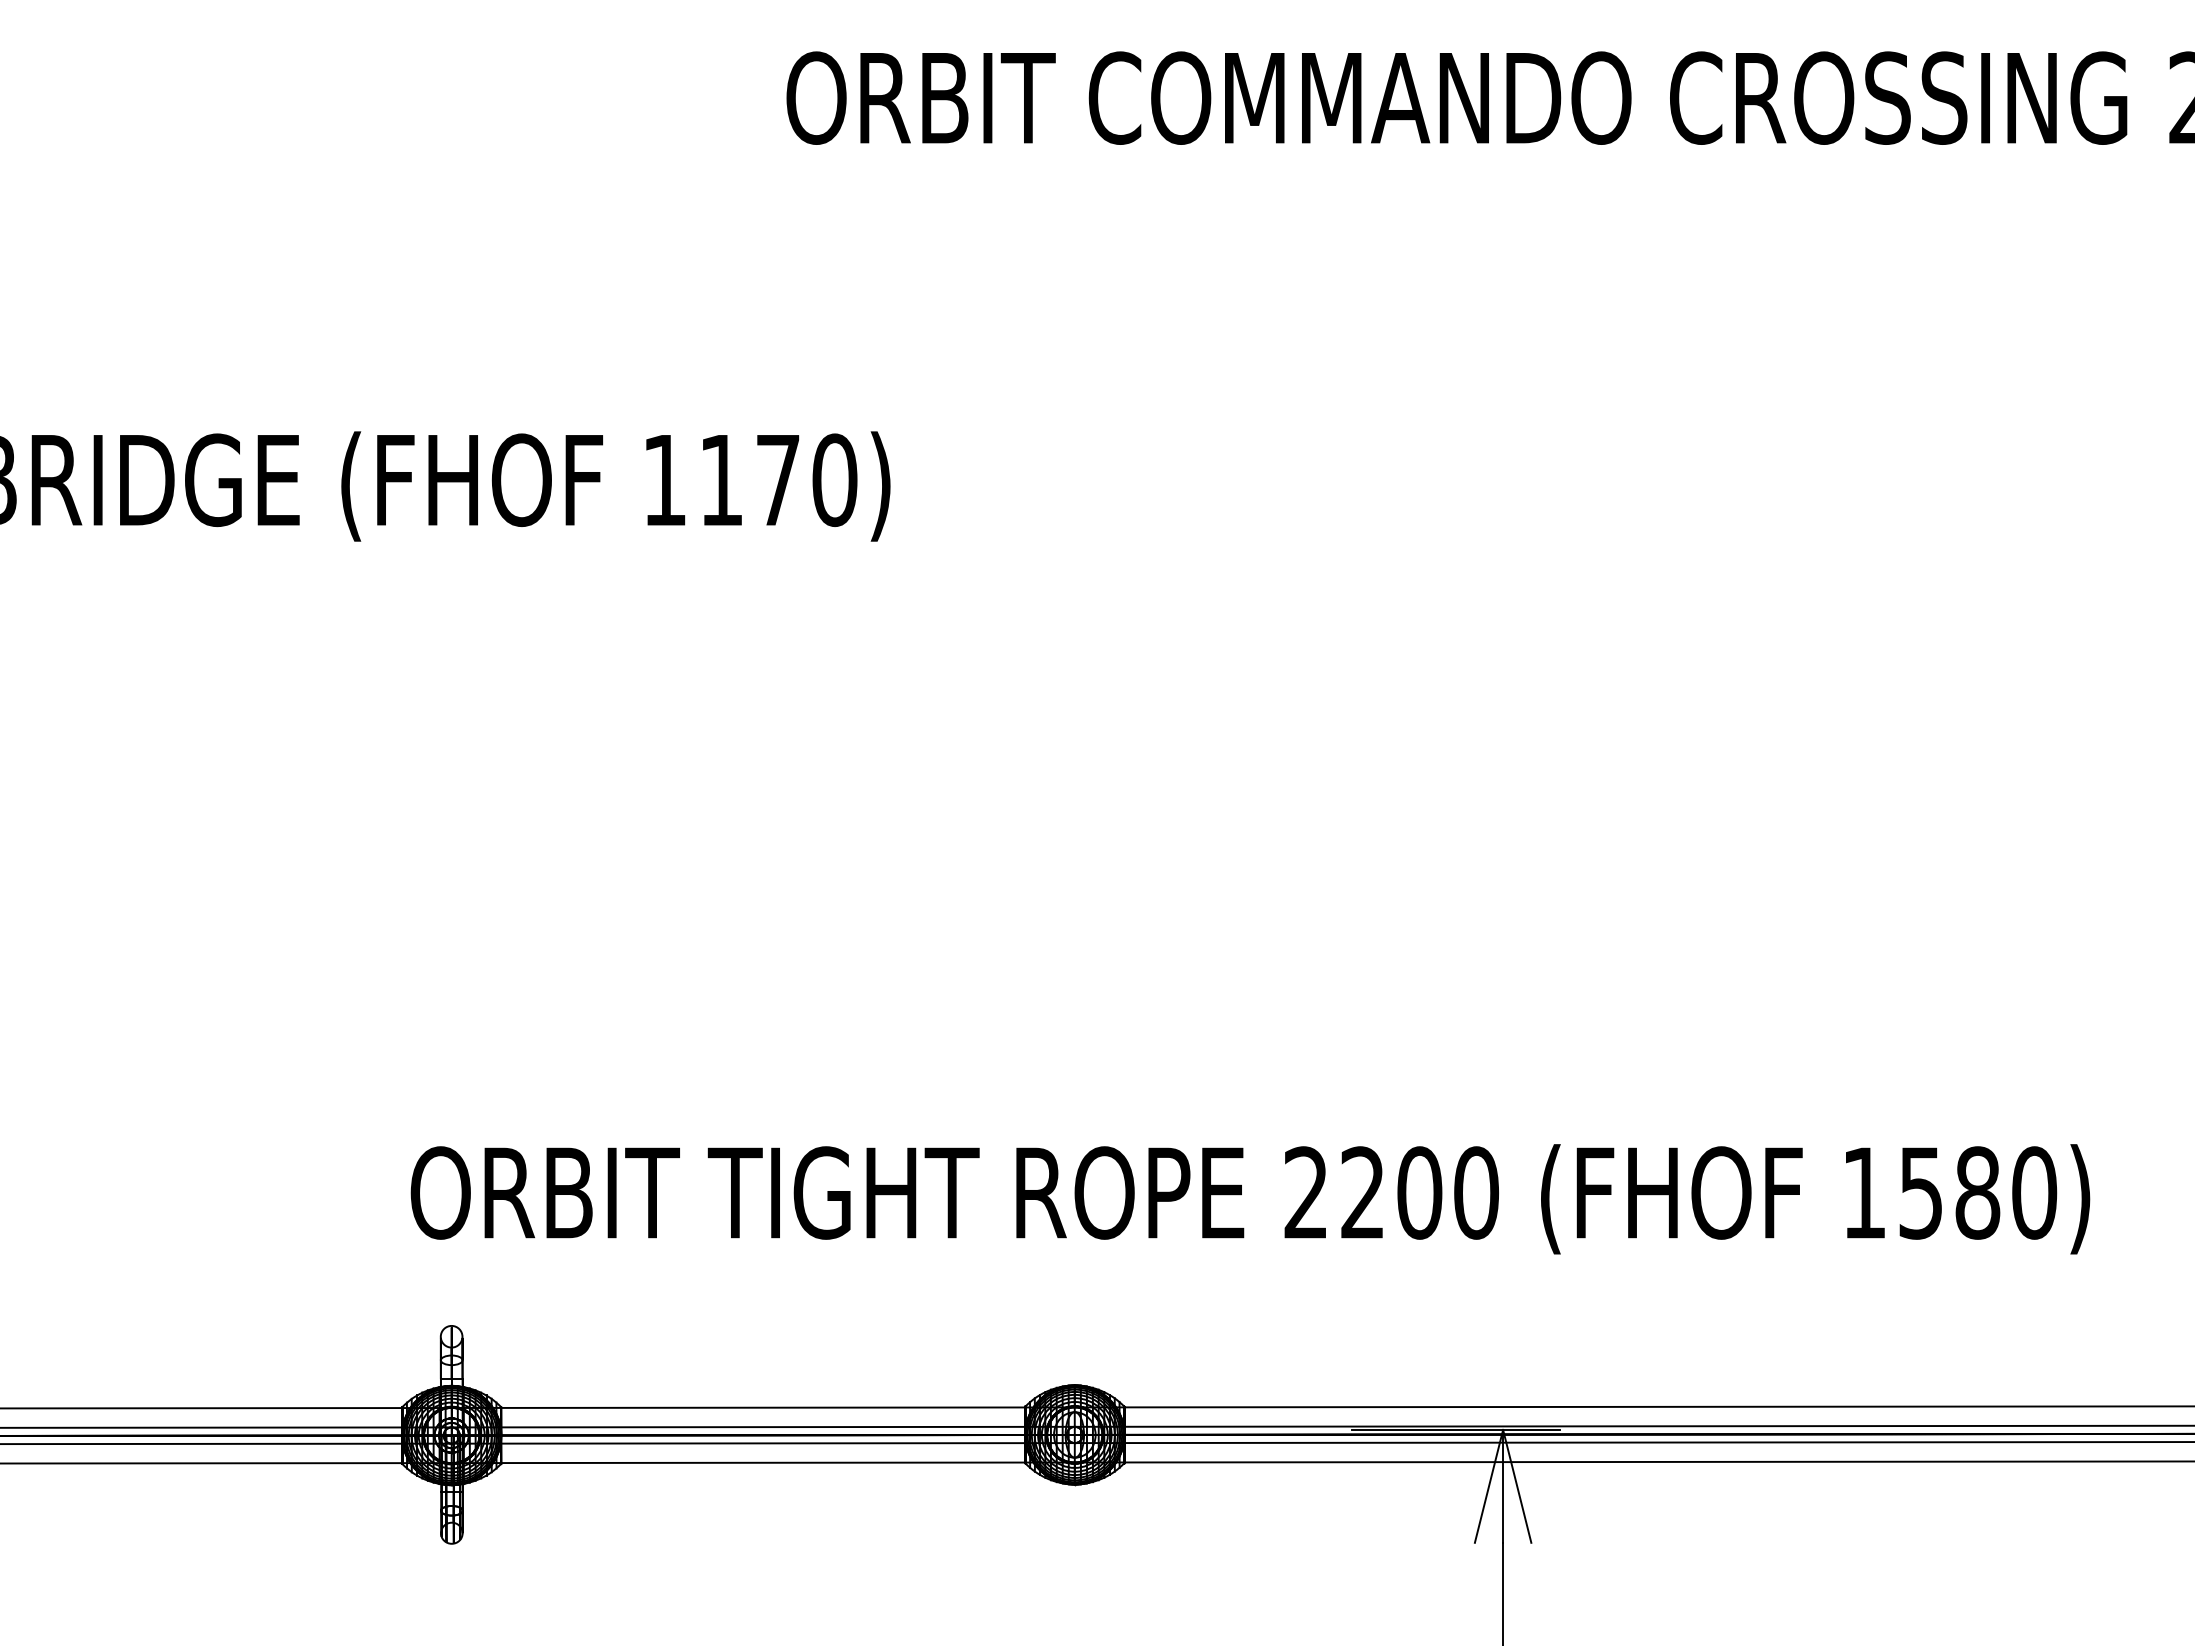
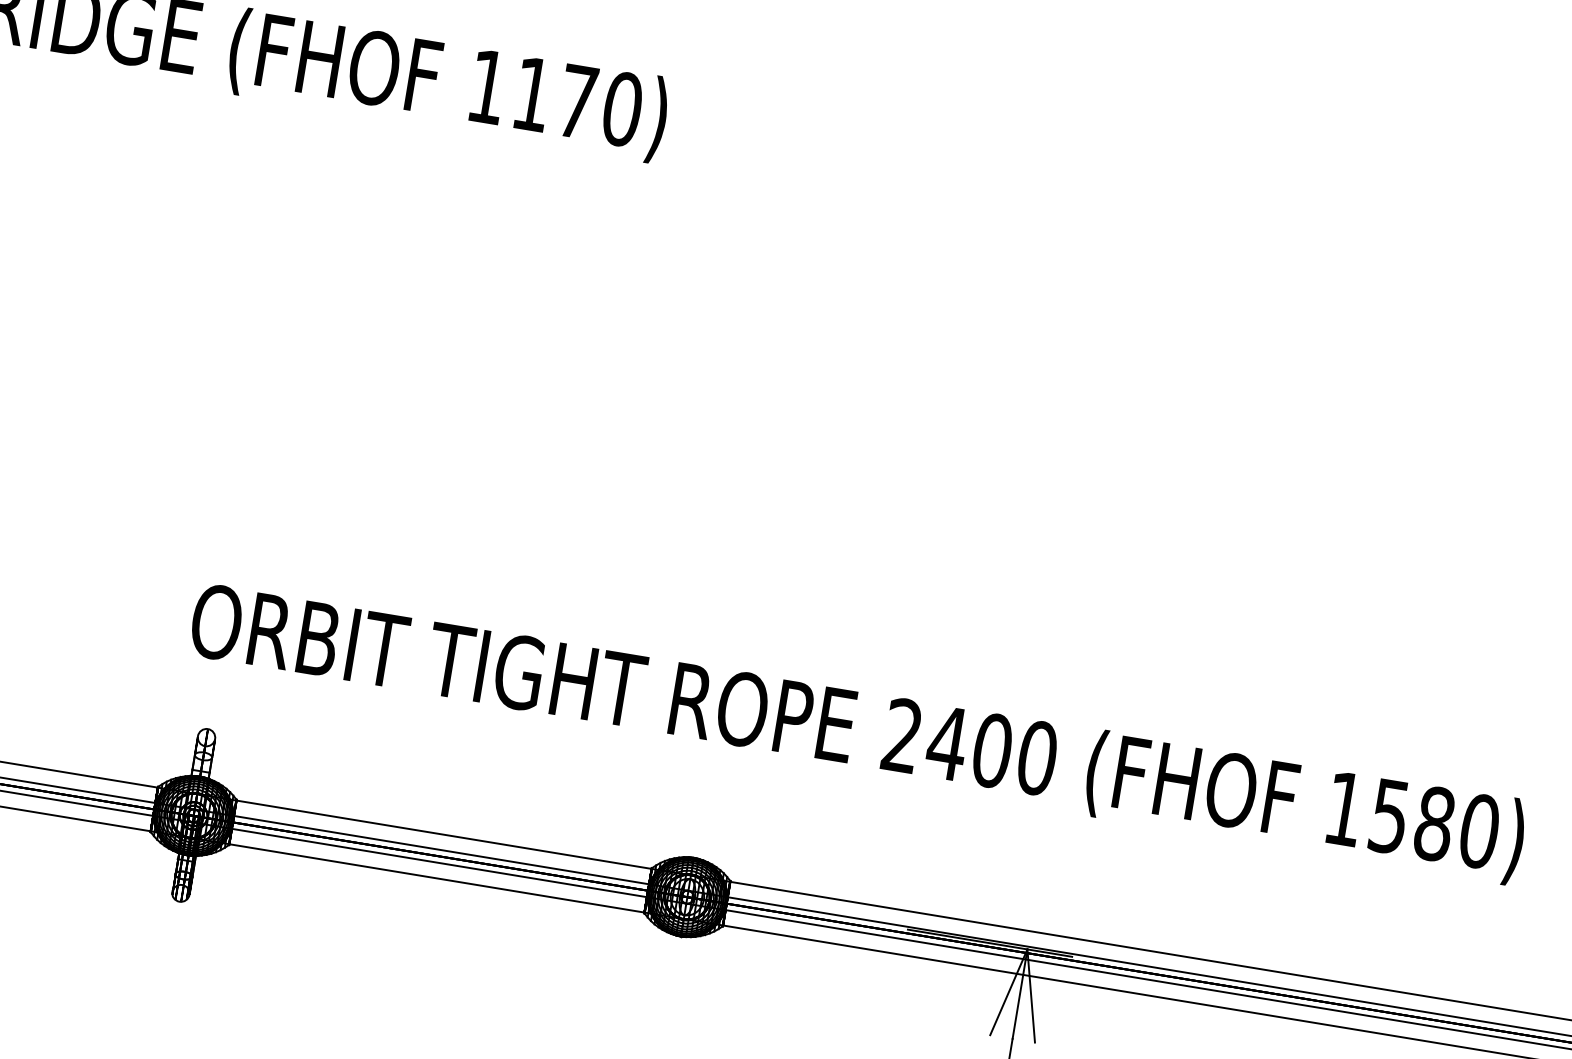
text: (1362, 1192) -> (947, 742), 2200 -> 2400

